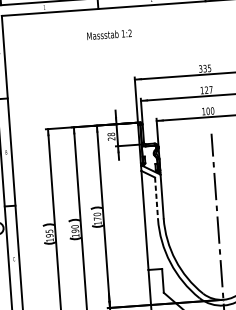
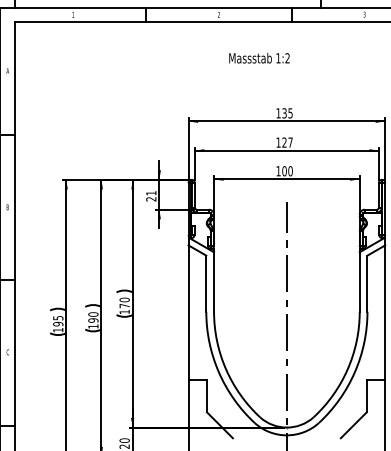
text: (109, 34) -> (259, 57), moved
text: (200, 69) -> (278, 113), 335 -> 135
text: (111, 134) -> (151, 193), 28 -> 21
line: (156, 198) -> (206, 284), dashed -> solid

